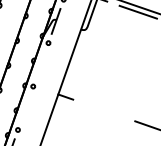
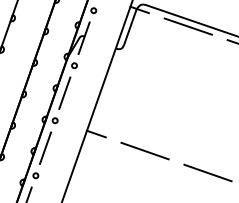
line: (40, 64) -> (64, 92), added
line: (25, 107) -> (45, 147), added
line: (103, 110) -> (144, 150), added

